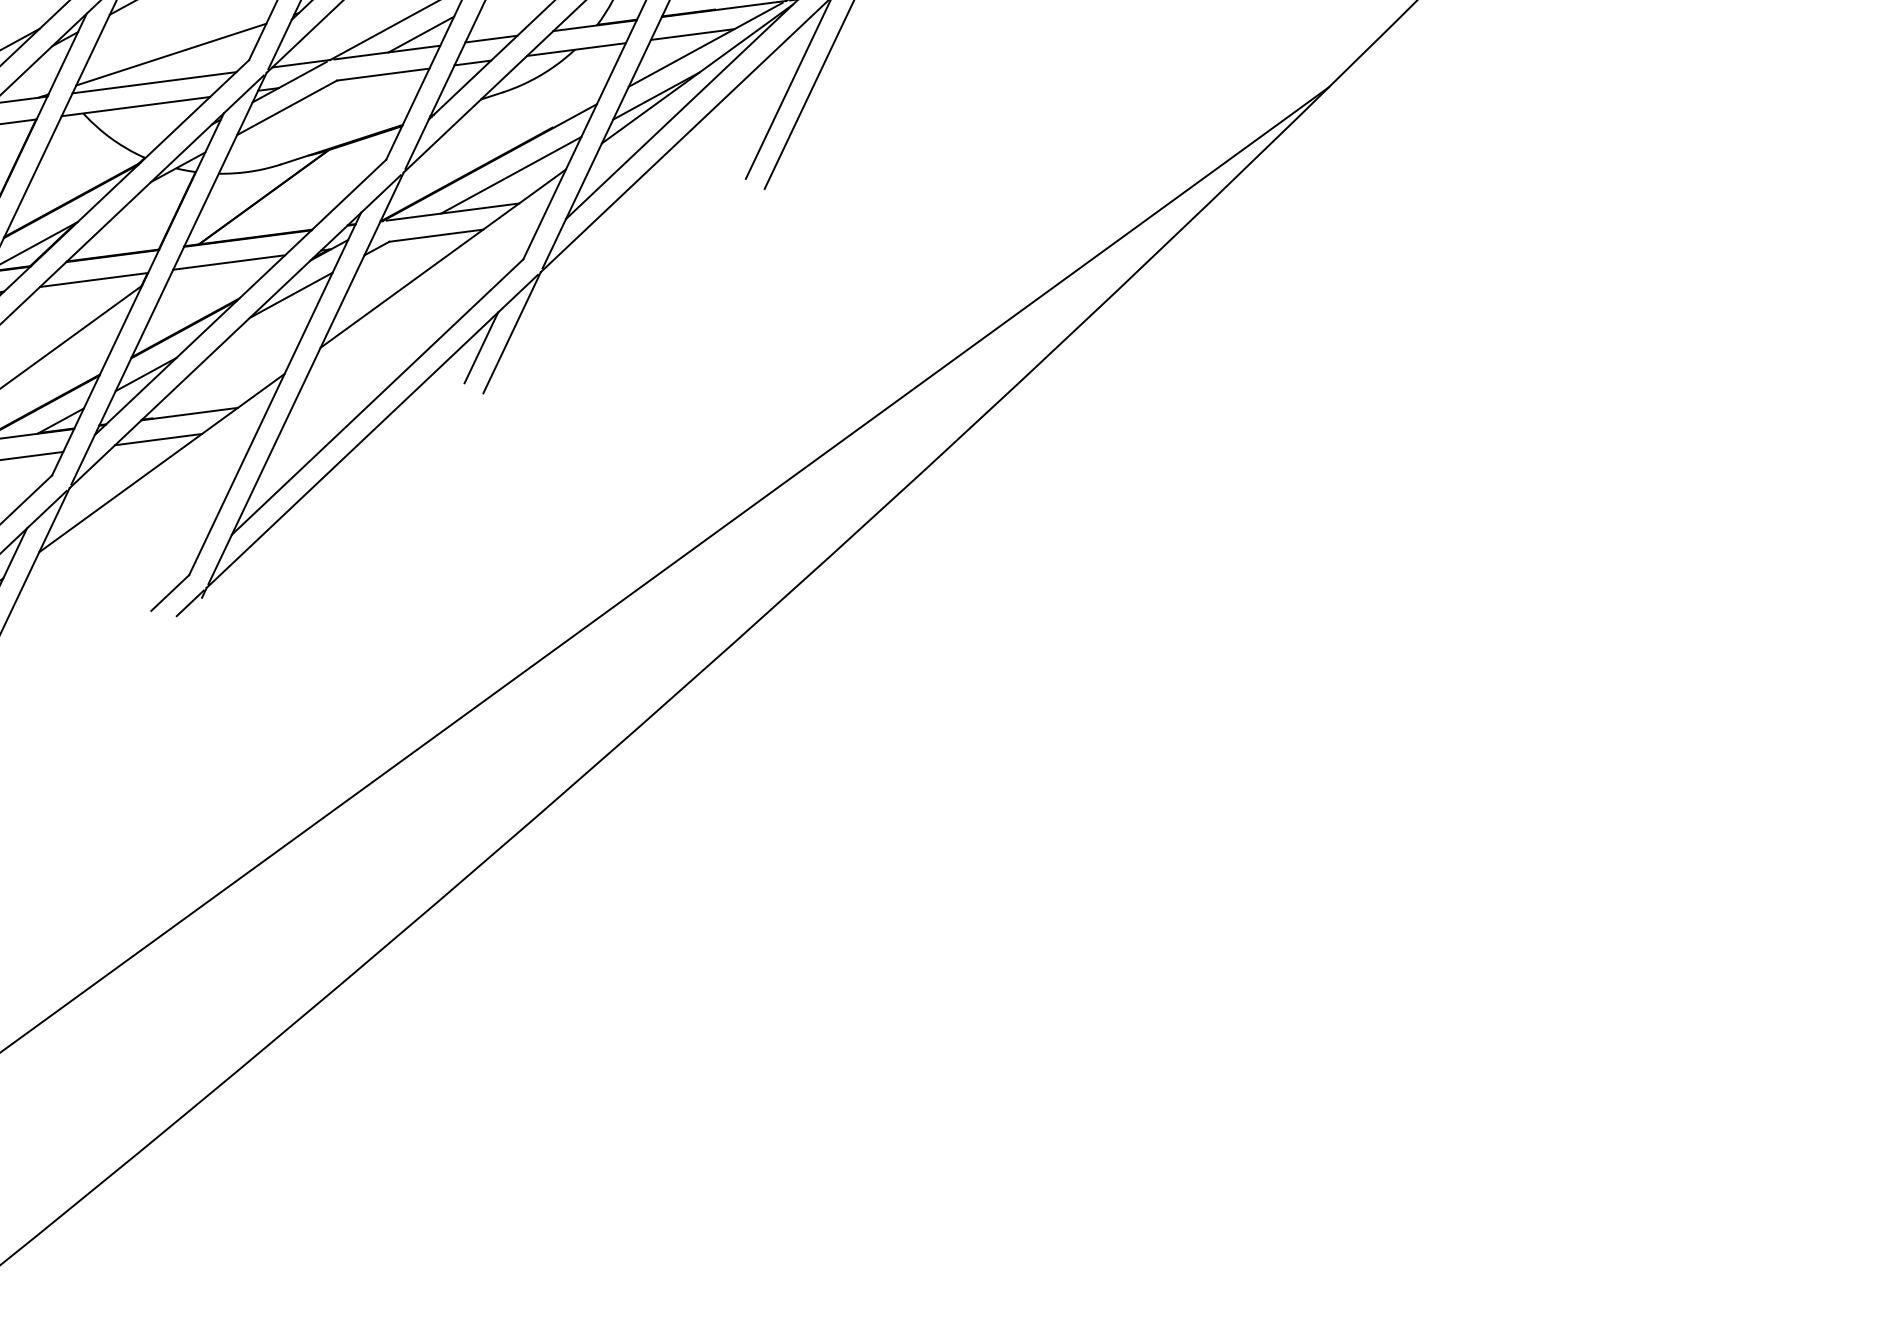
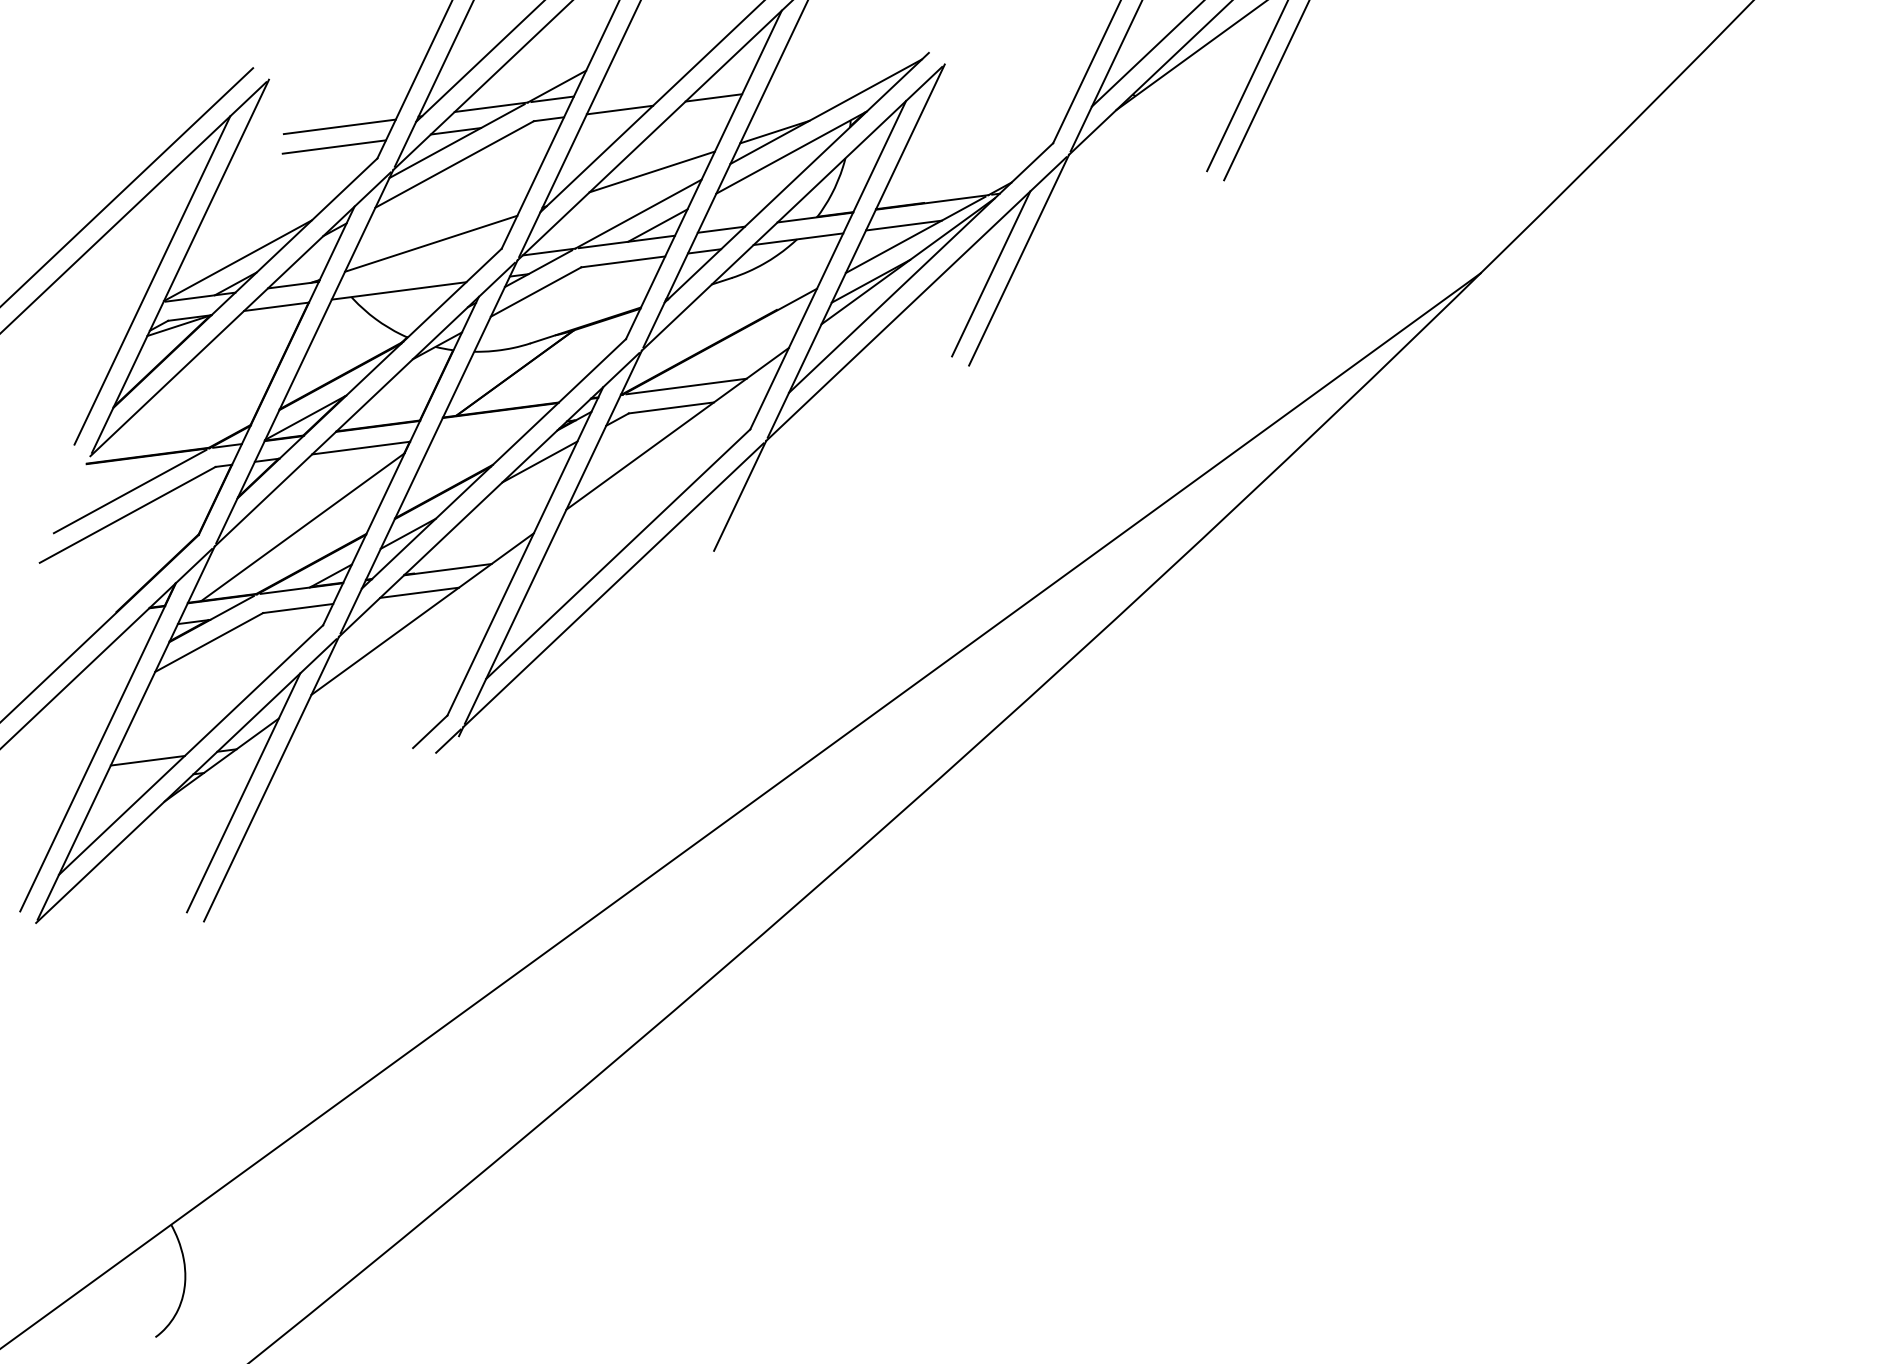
line: (154, 81) -> (415, 268), removed
line: (510, 174) -> (738, 352), removed
line: (229, 261) -> (483, 431), removed
line: (481, 347) -> (712, 509), removed

